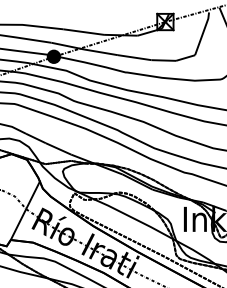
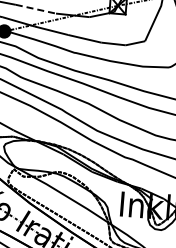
line: (83, 32) -> (35, 9), solid -> dashed

